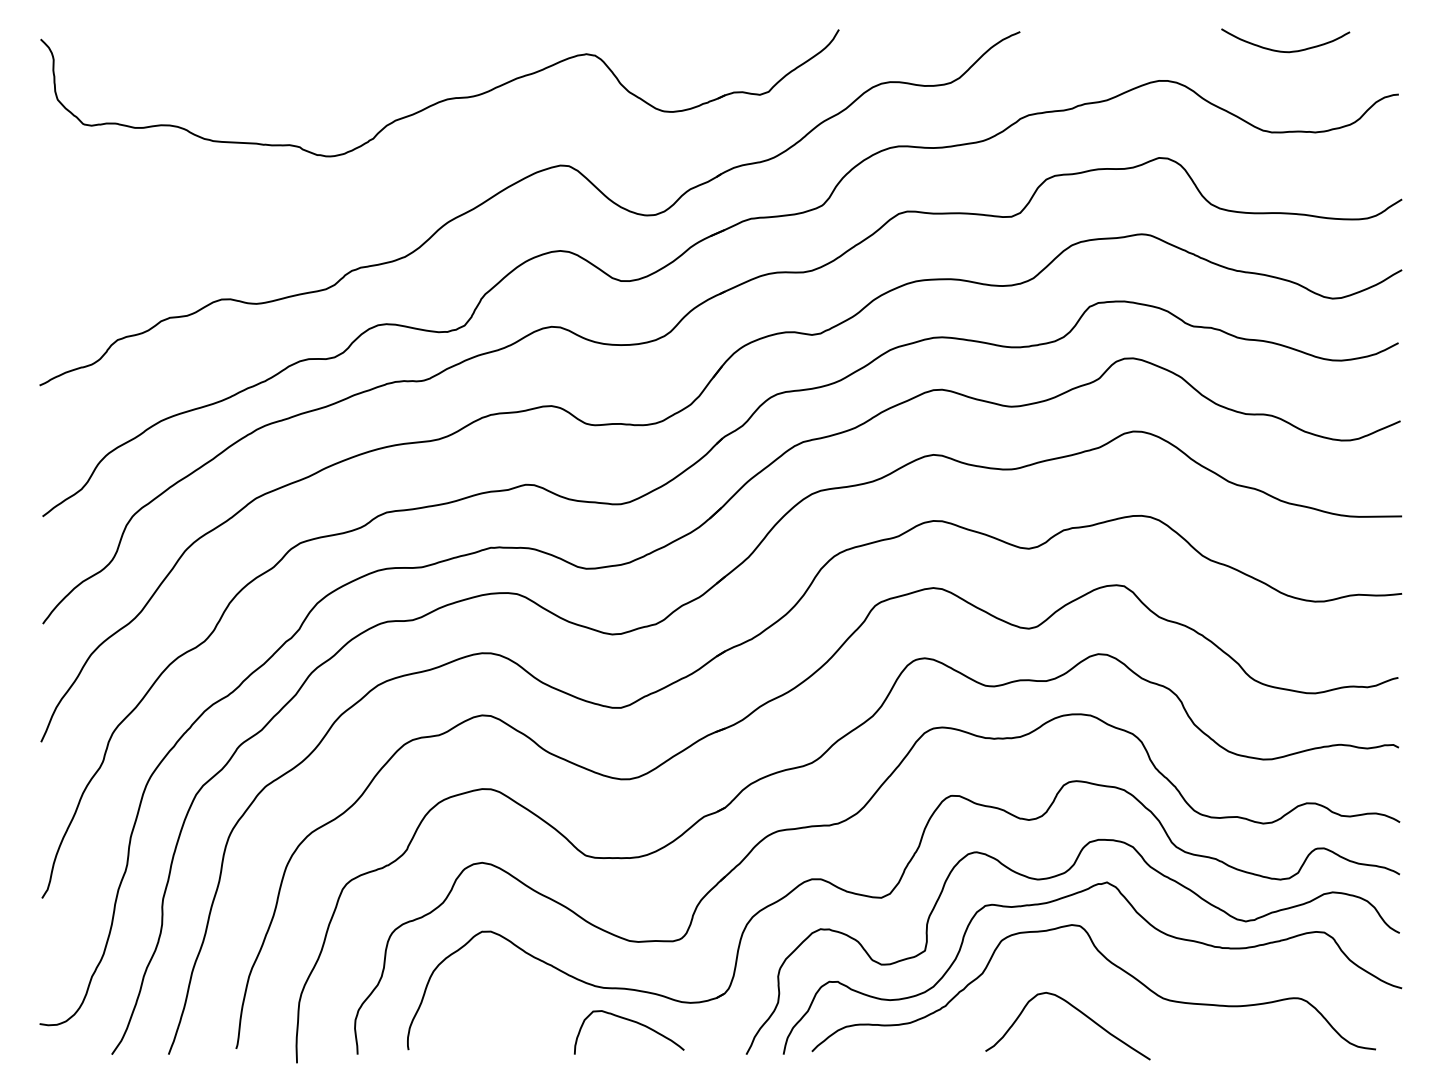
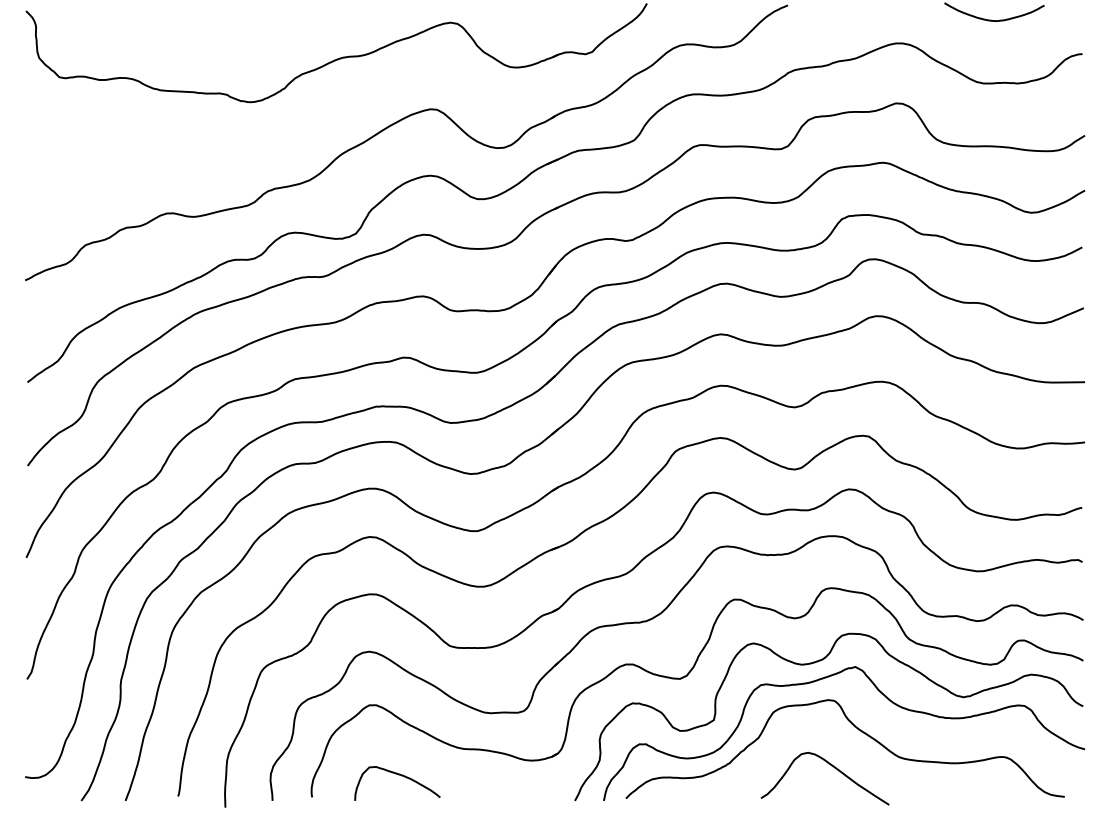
curve: (633, 1022) -> (400, 775), moved

